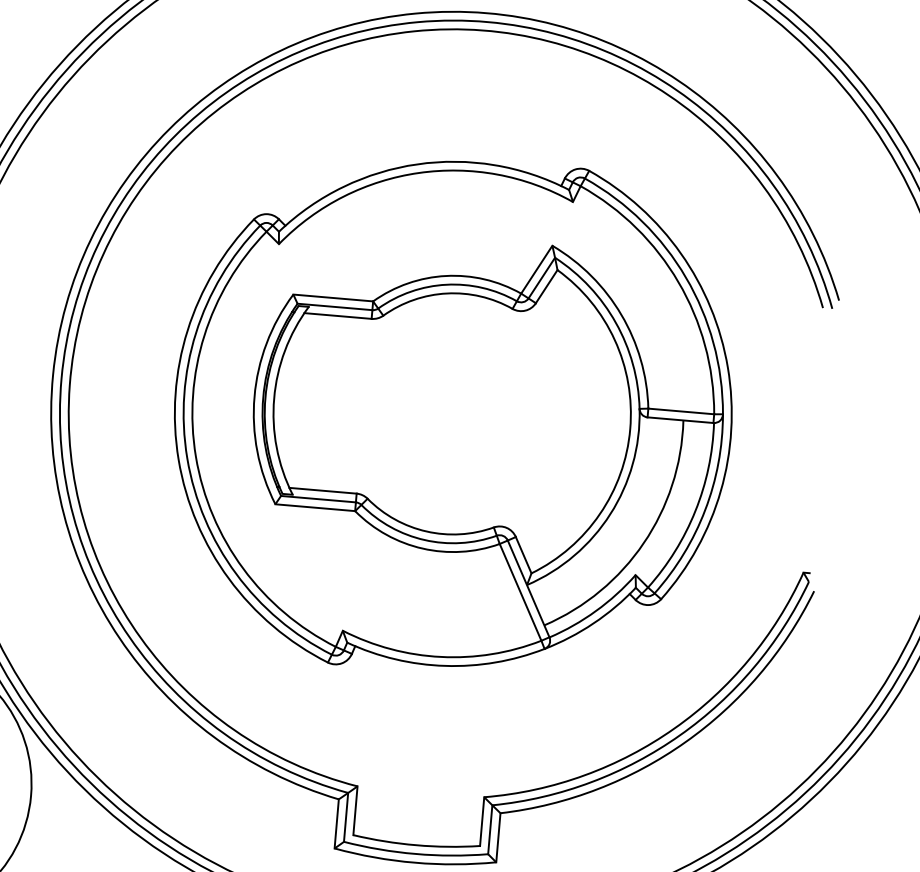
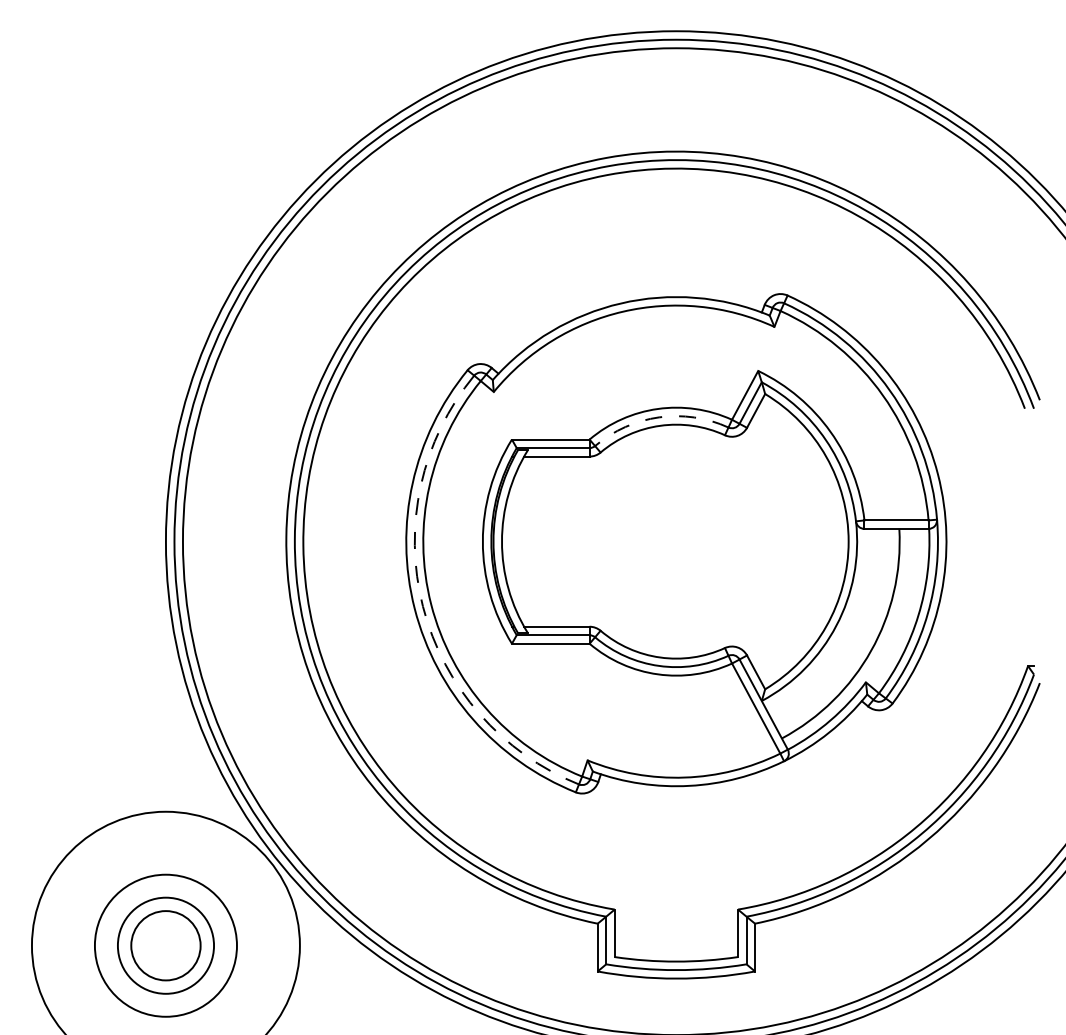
arc: (446, 284) -> (659, 417), solid -> dashed
arc: (186, 458) -> (422, 606), solid -> dashed

